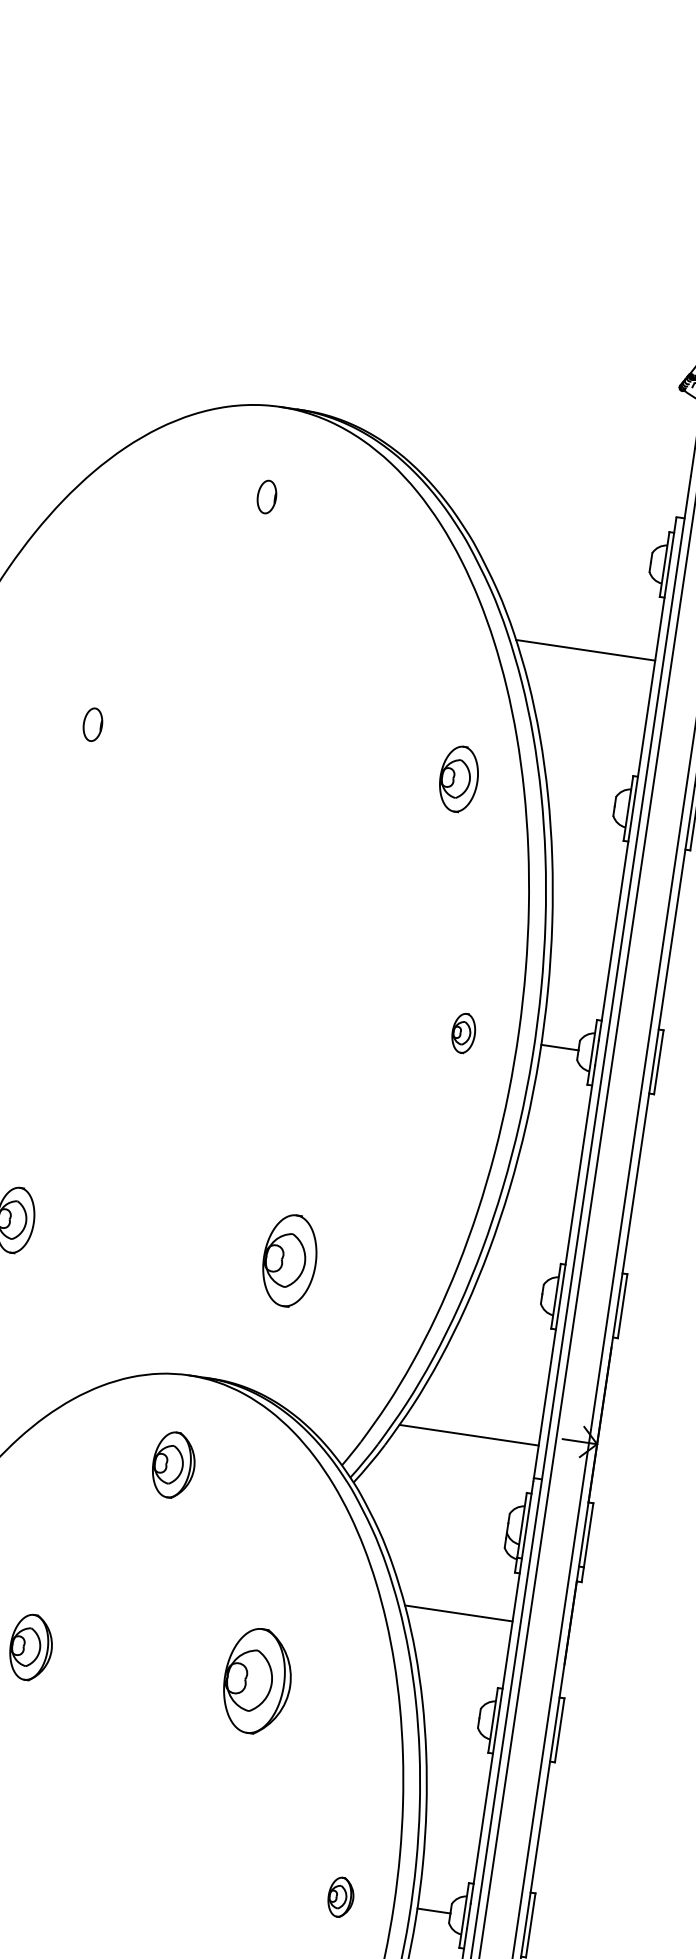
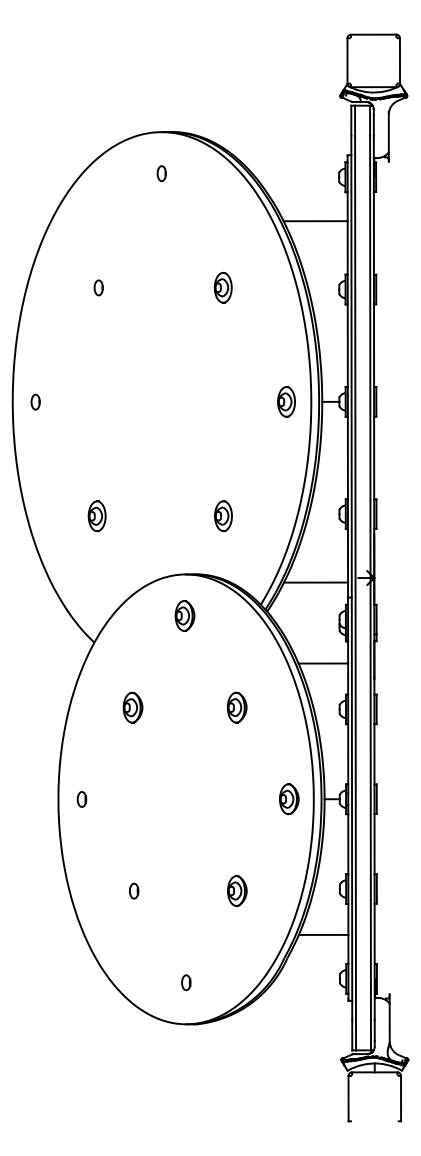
part: (457, 778) -> (222, 287), moved
part: (463, 1032) -> (286, 401), size x1.67
part: (289, 1261) -> (223, 516), size x0.71
part: (255, 1680) -> (236, 707), size x0.62
part: (341, 1897) -> (289, 799), size x1.67

